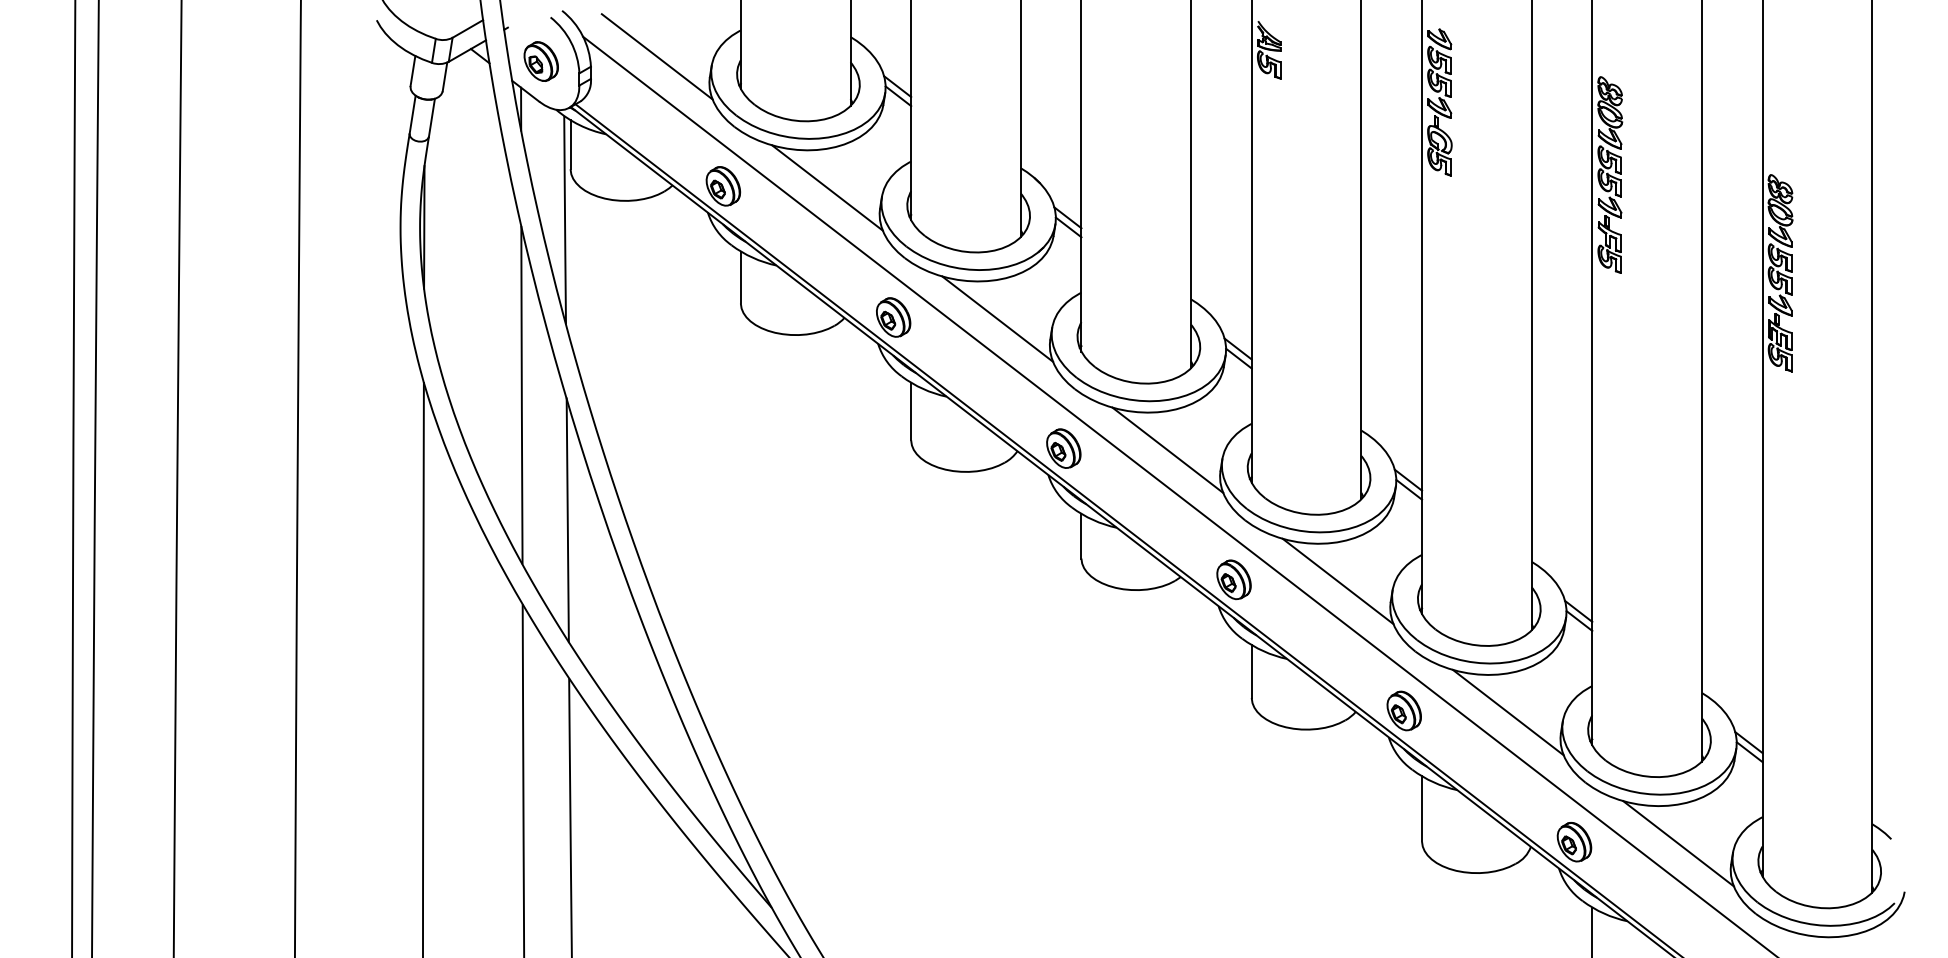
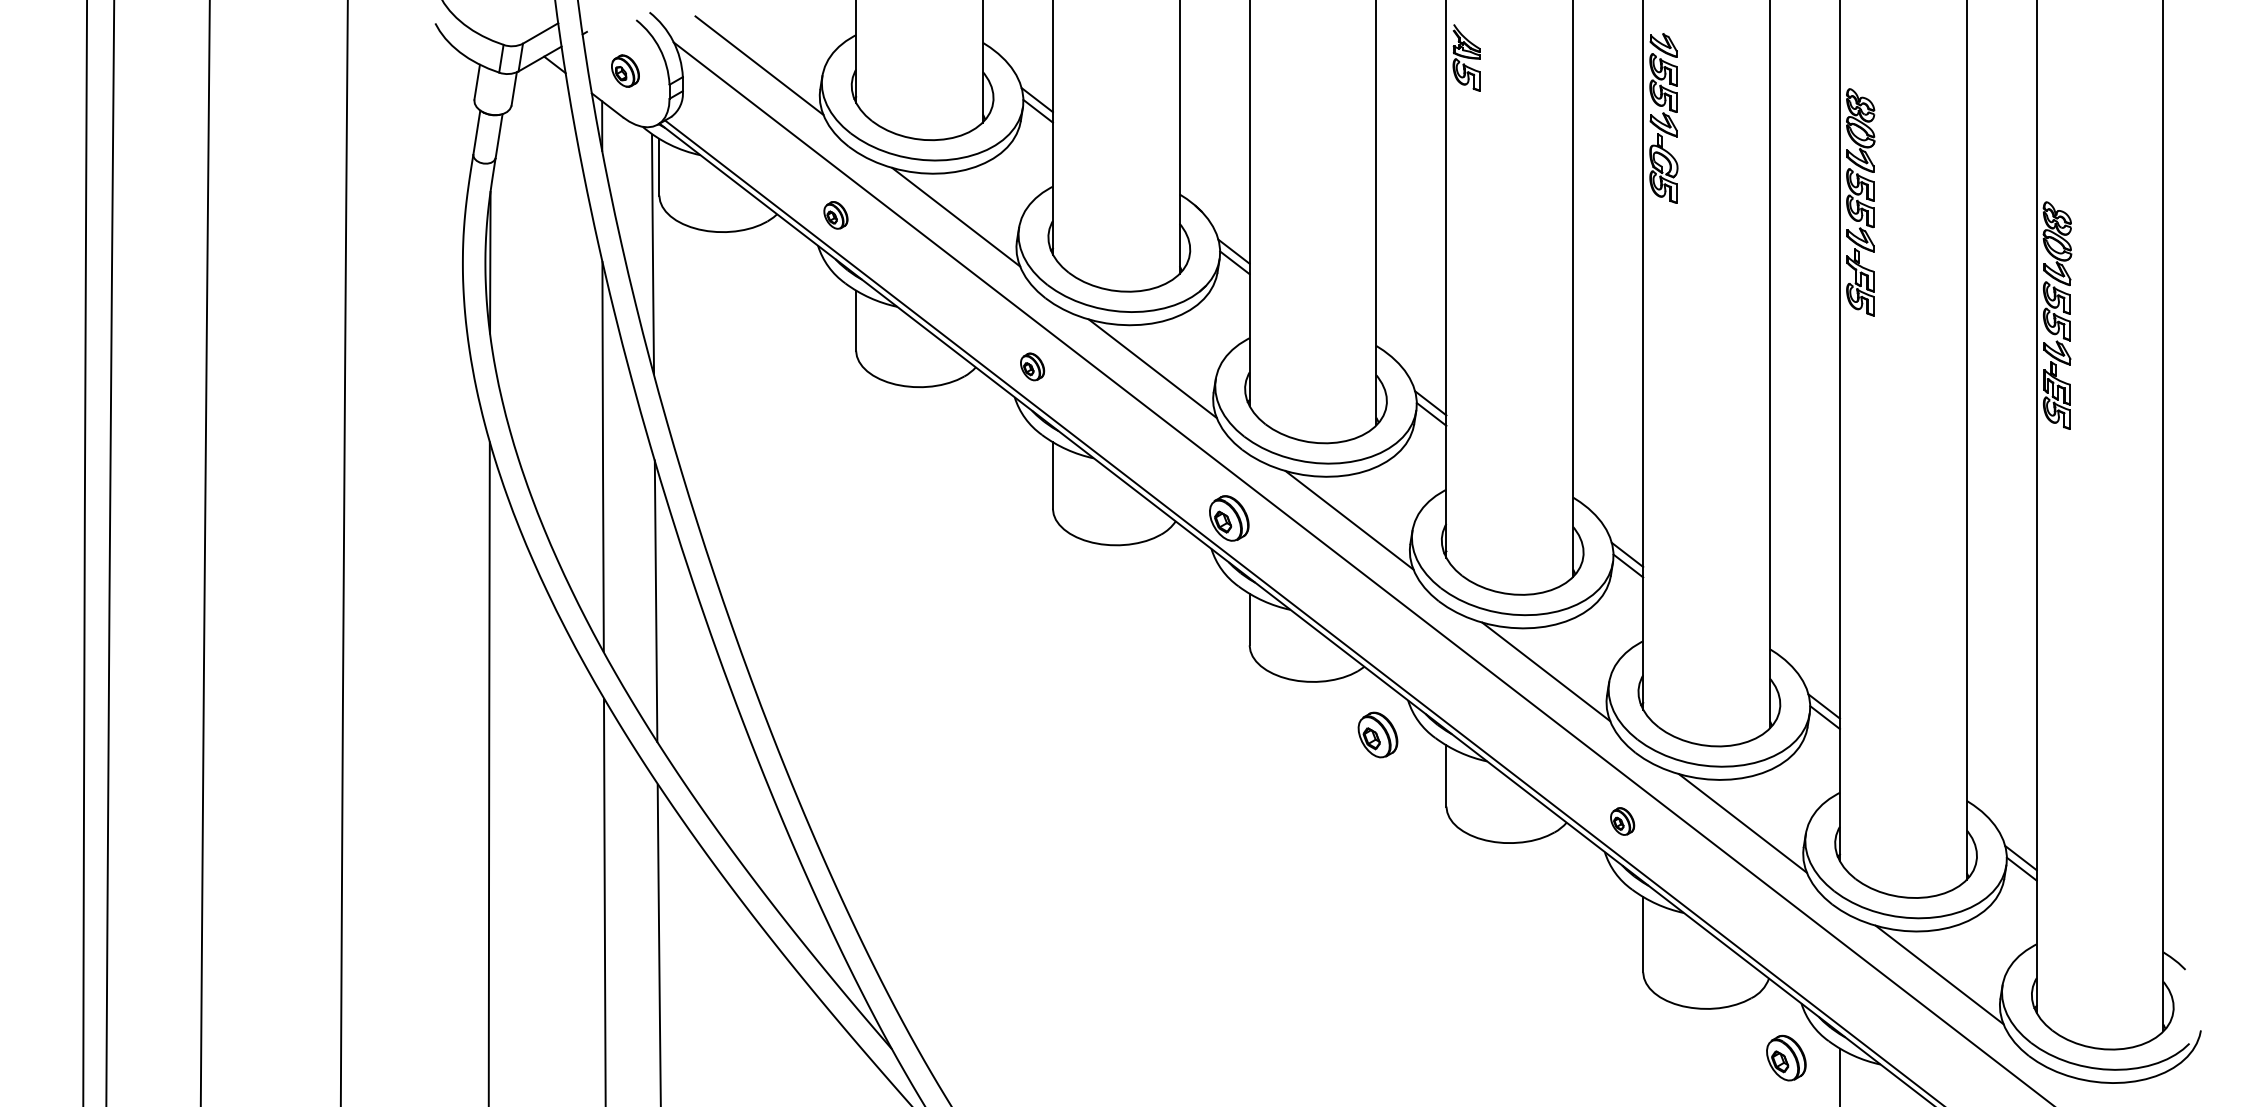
part: (541, 61) -> (625, 70), size x0.7
part: (723, 186) -> (835, 215), size x0.6
part: (893, 317) -> (1032, 366), size x0.6
part: (1233, 579) -> (1377, 734), moved
part: (1404, 710) -> (1622, 821), size x0.6
part: (1574, 841) -> (1786, 1057), moved

